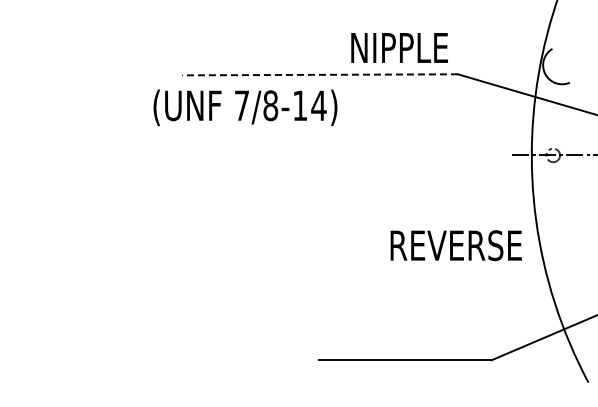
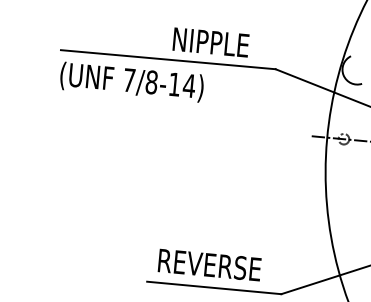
text: (399, 47) -> (211, 42), moved
line: (320, 74) -> (168, 59), dashed -> solid
text: (245, 107) -> (132, 81), moved
text: (455, 245) -> (209, 264), moved

